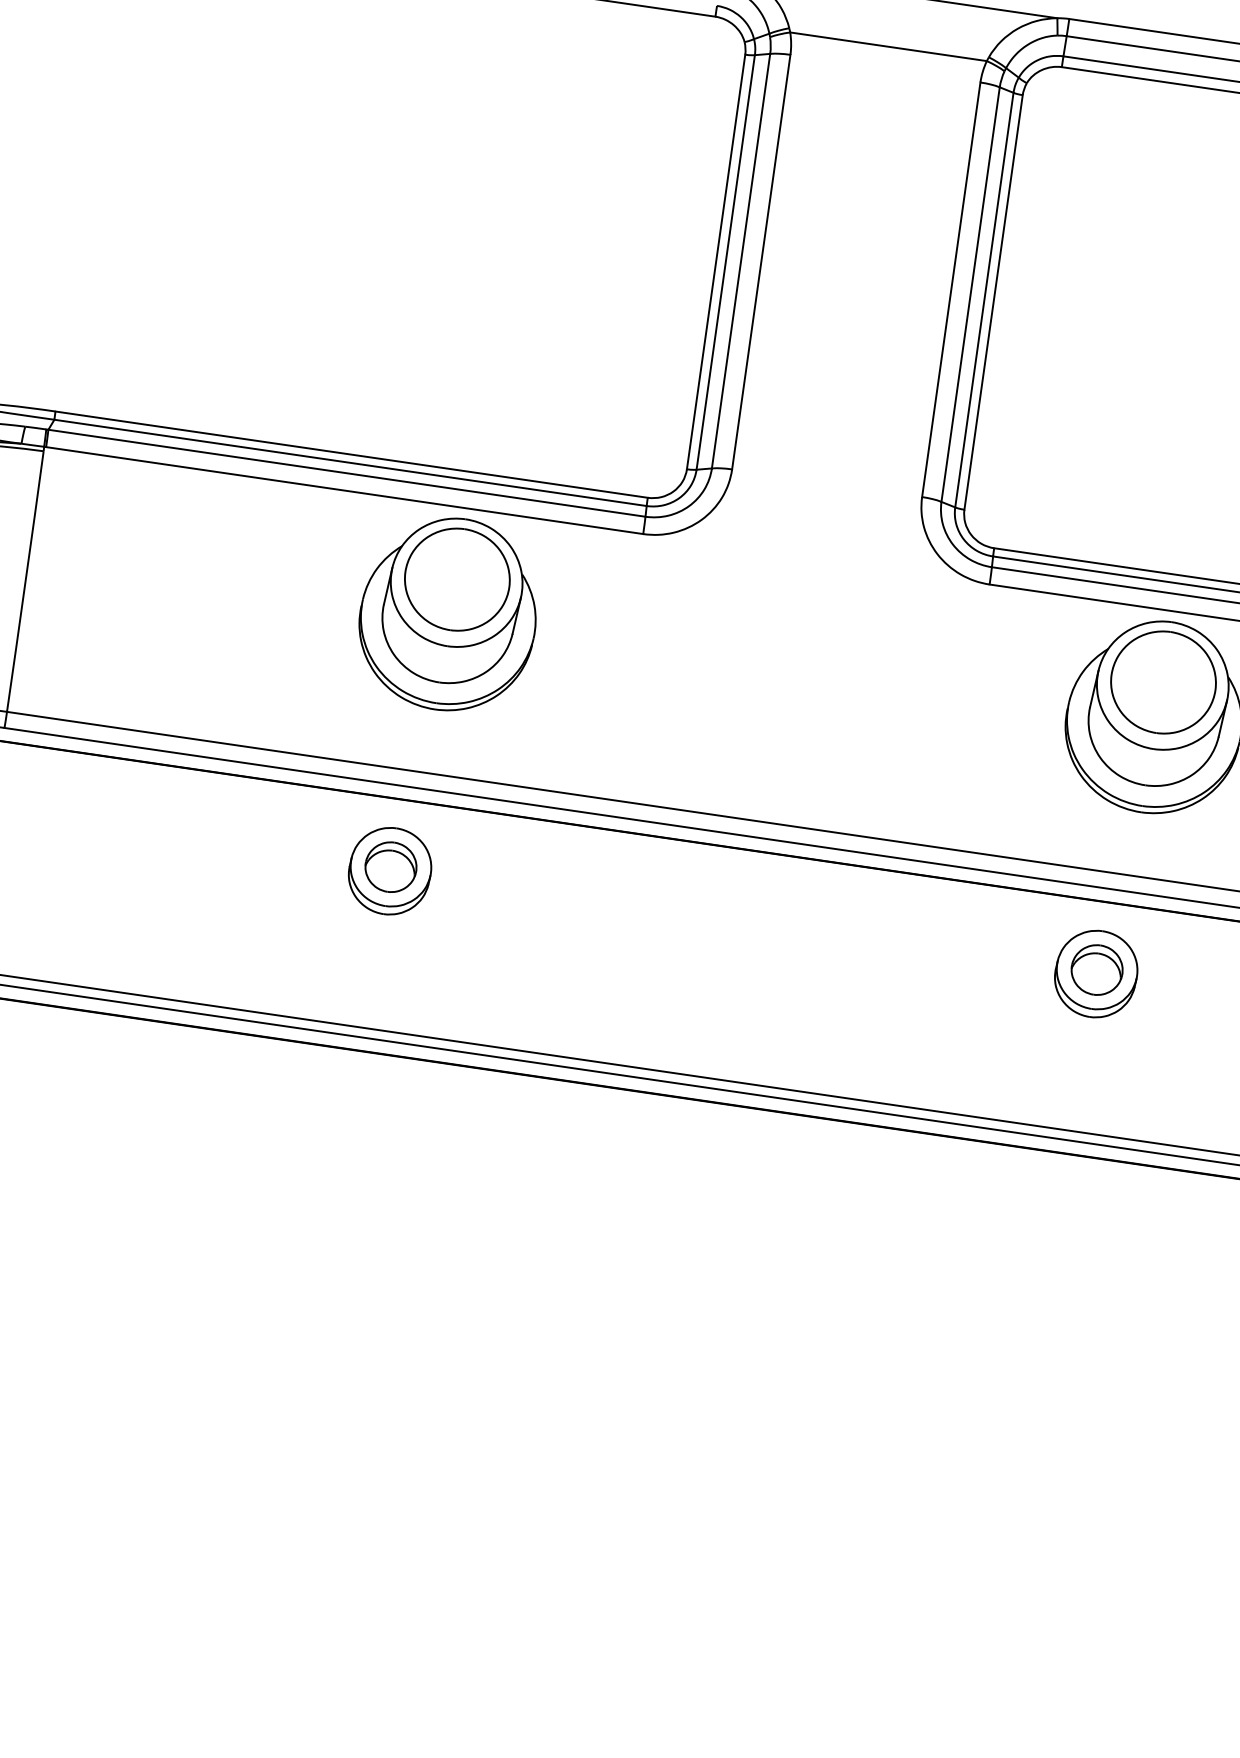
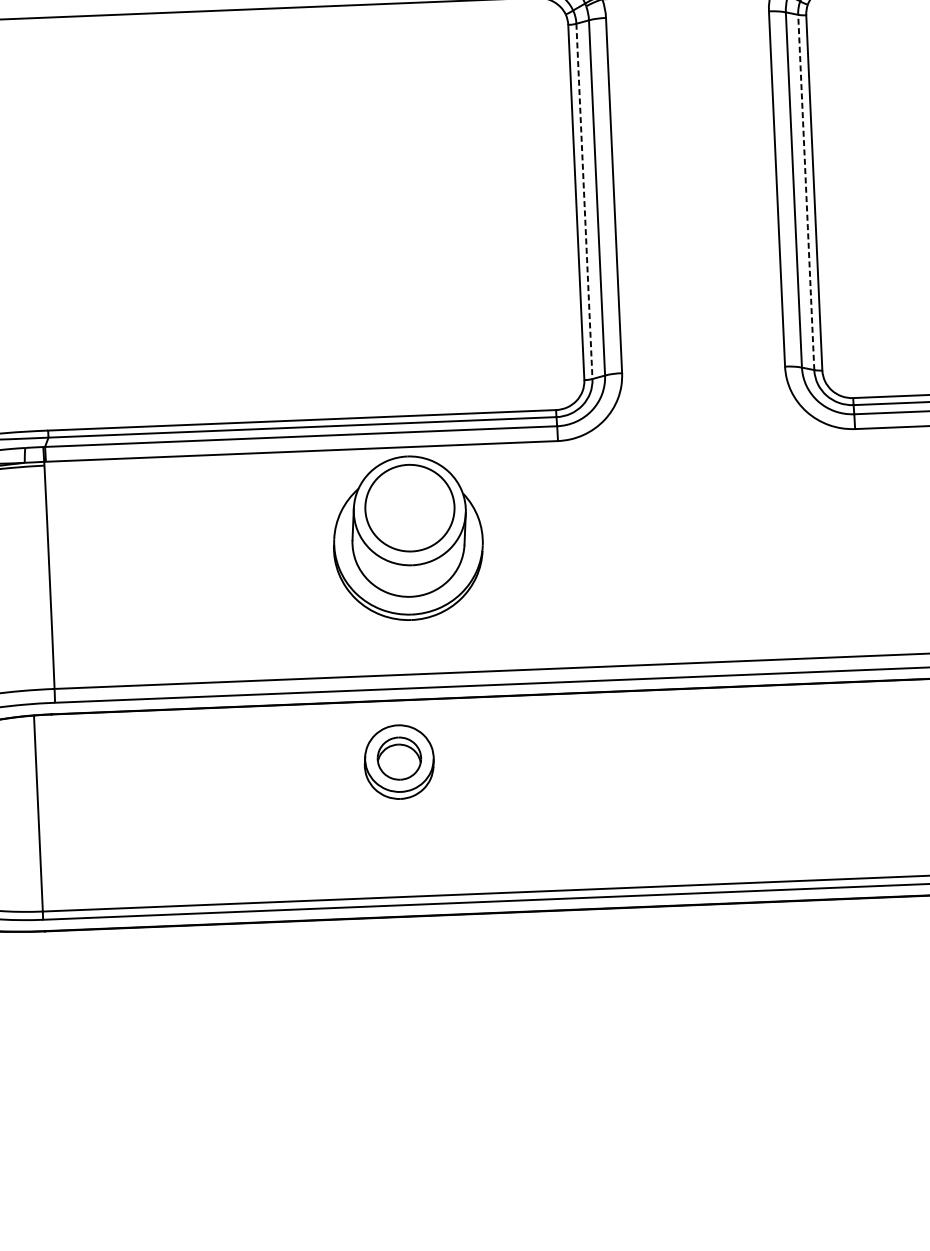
line: (725, 262) -> (584, 201), solid -> dashed
line: (984, 299) -> (806, 191), solid -> dashed

